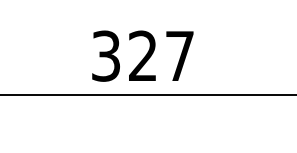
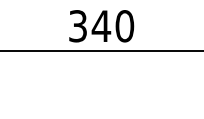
text: (160, 56) -> (112, 26), 327 -> 340

